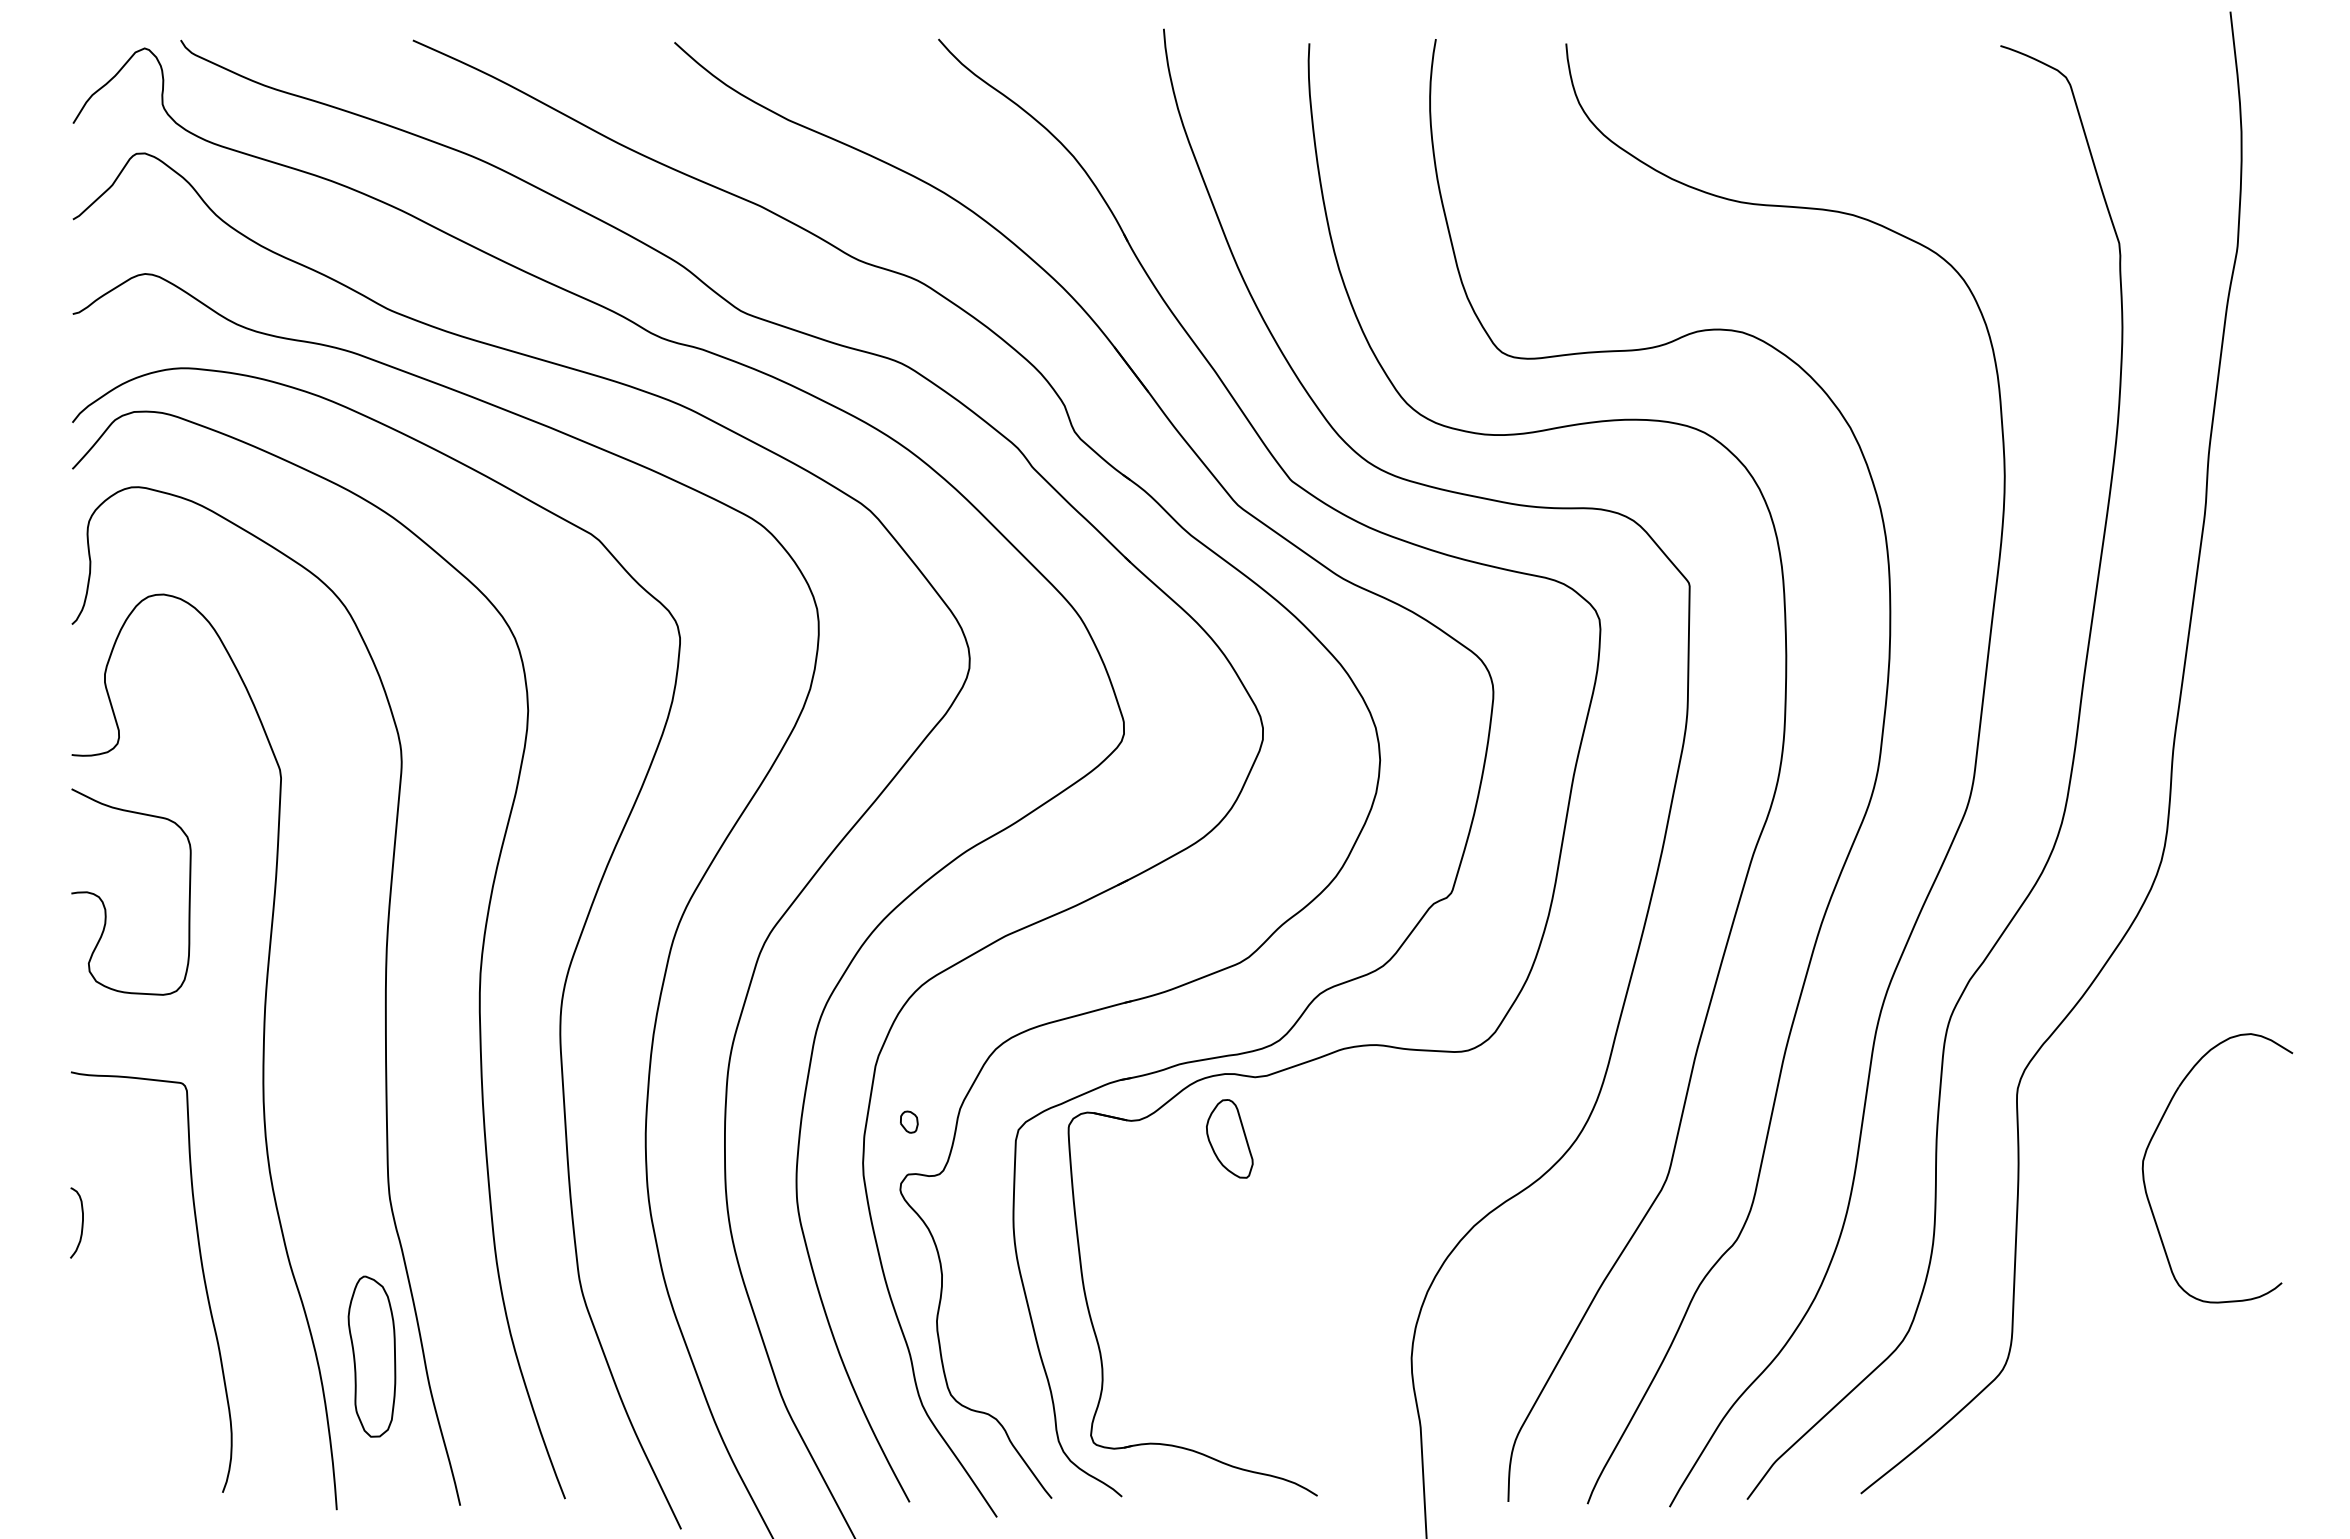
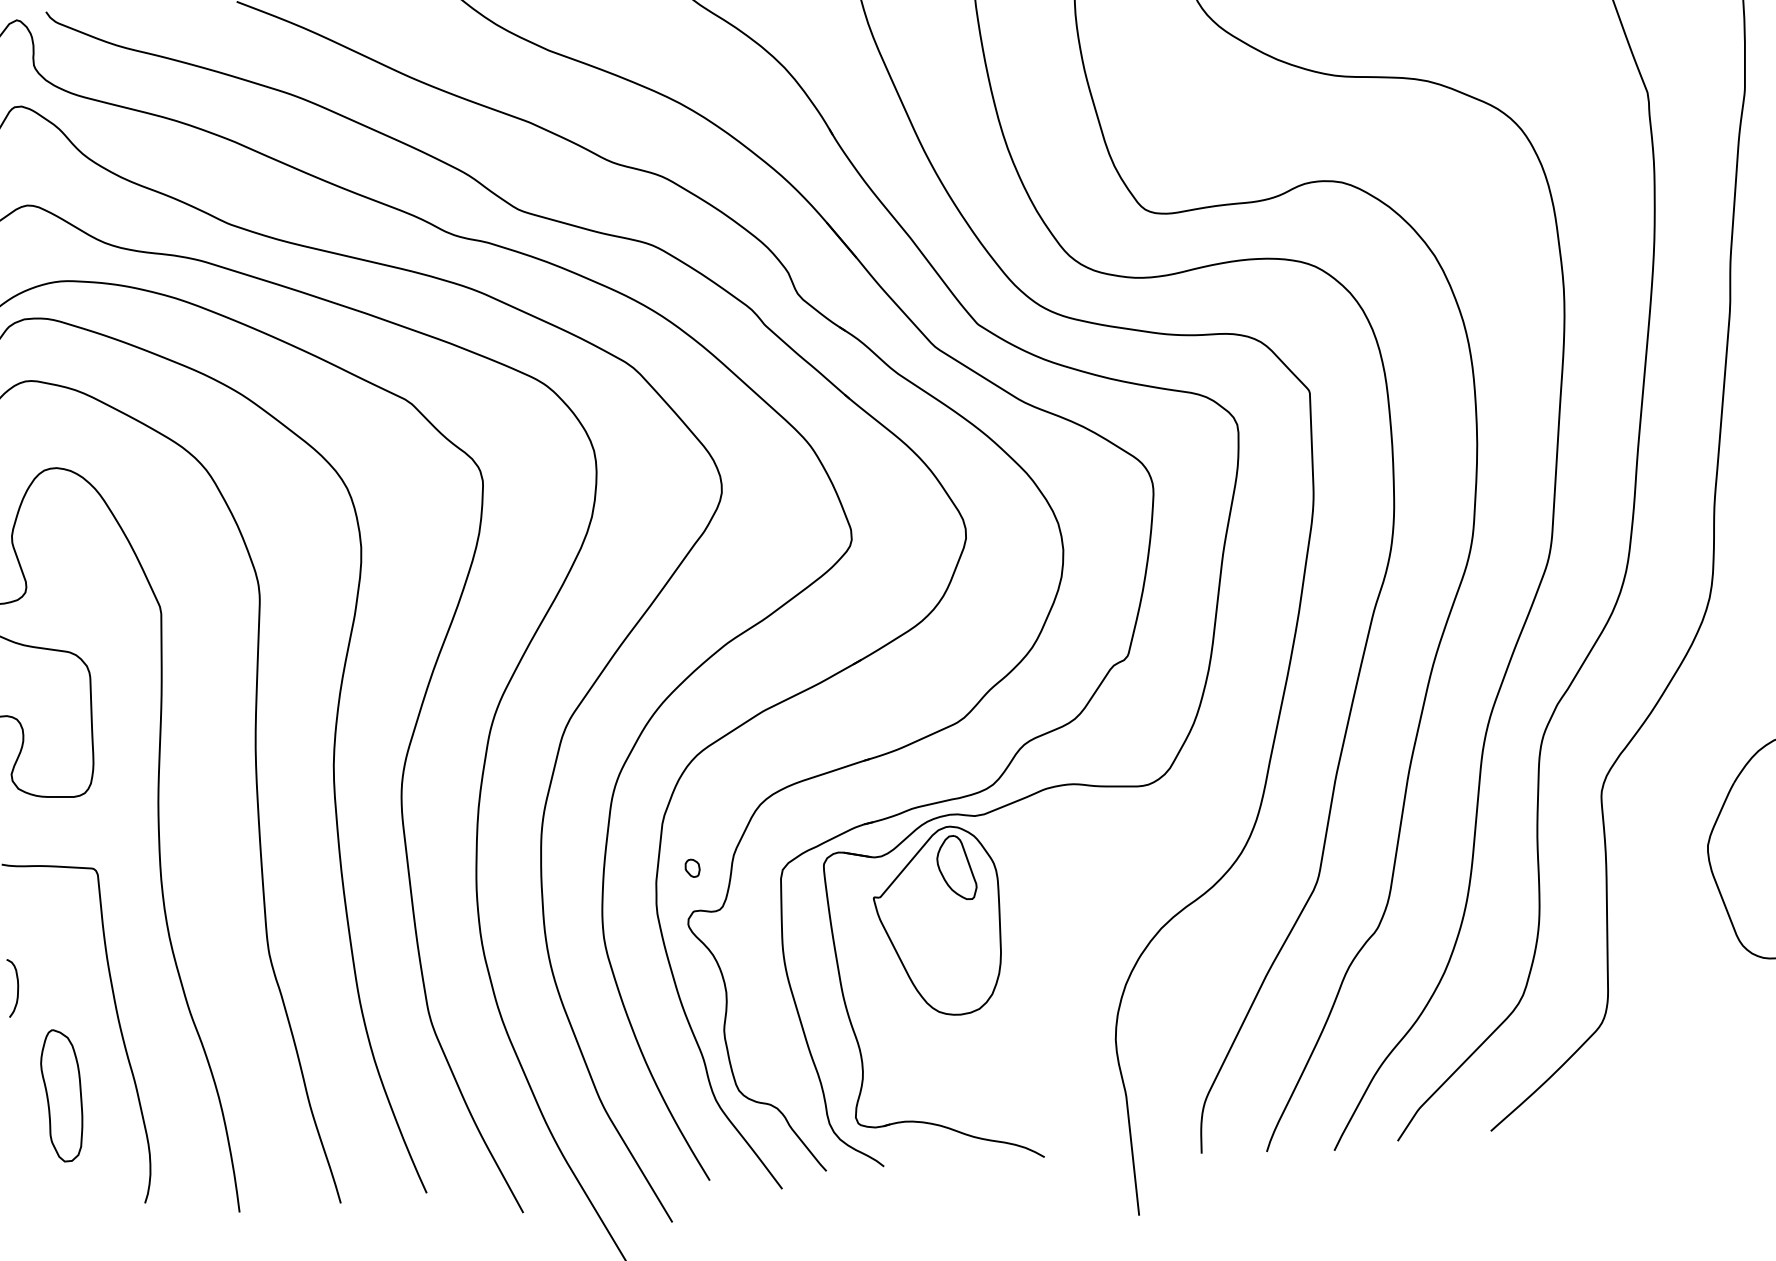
part: (1202, 1202) -> (937, 921), added
part: (371, 1356) -> (61, 1095), moved

